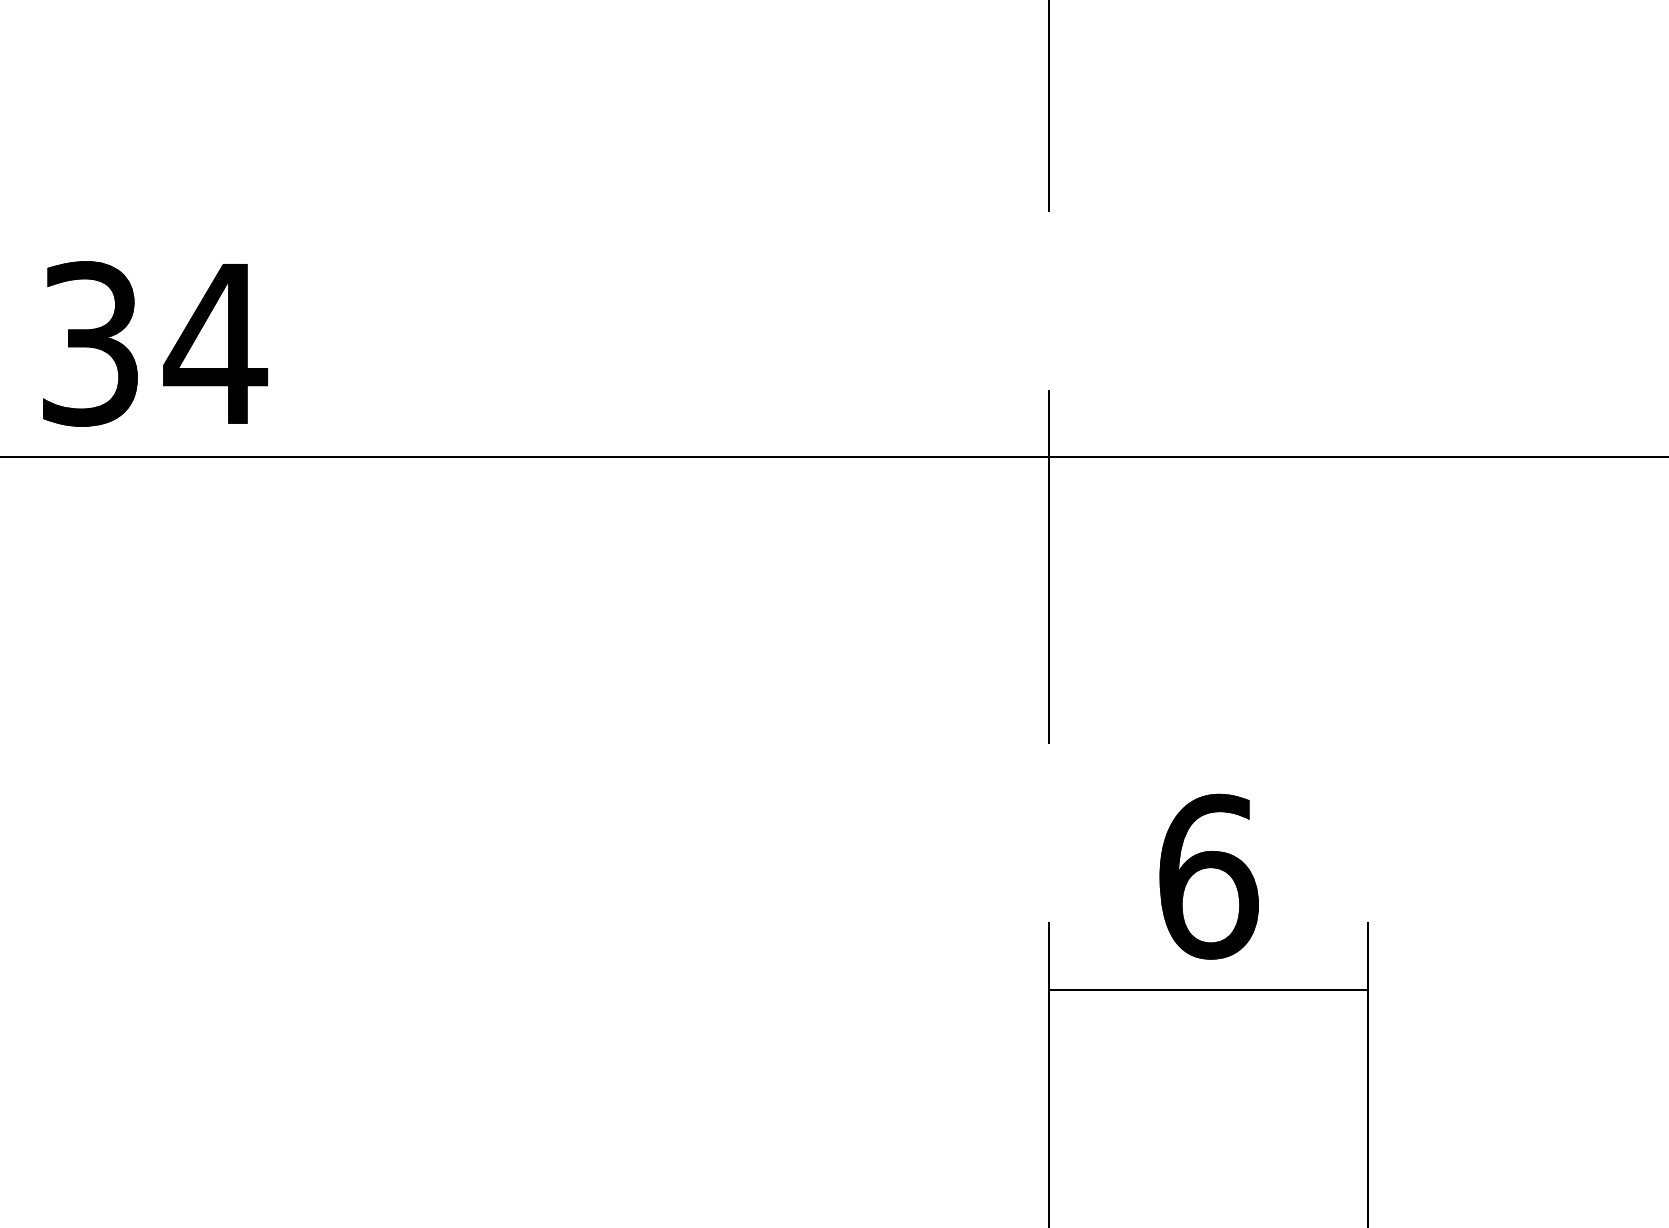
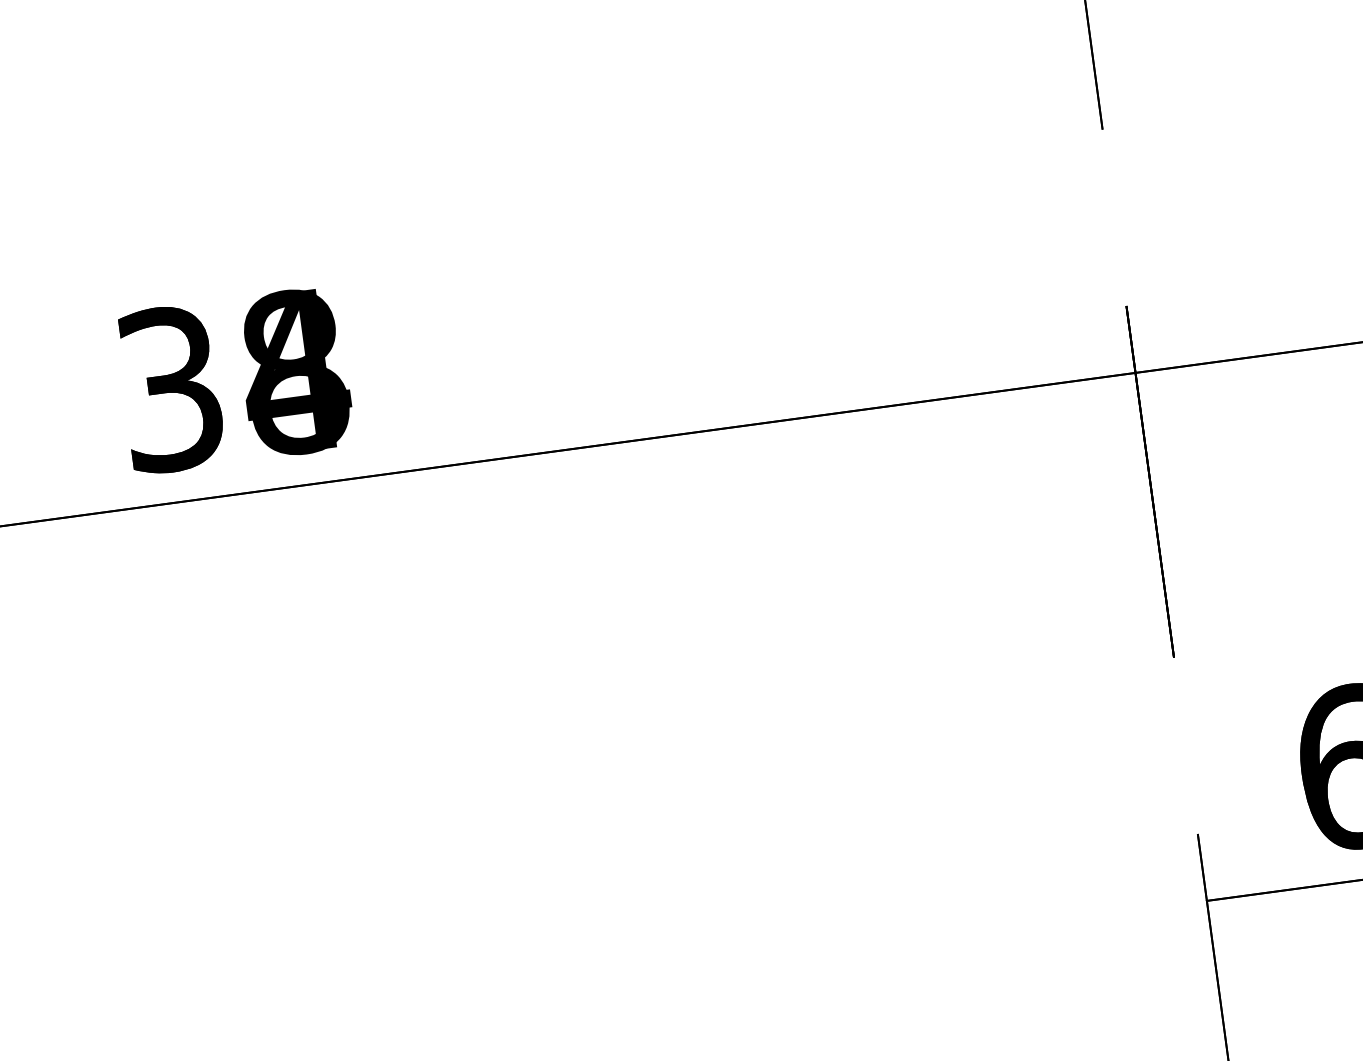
text: (215, 343) -> (294, 371), 34 -> 38

